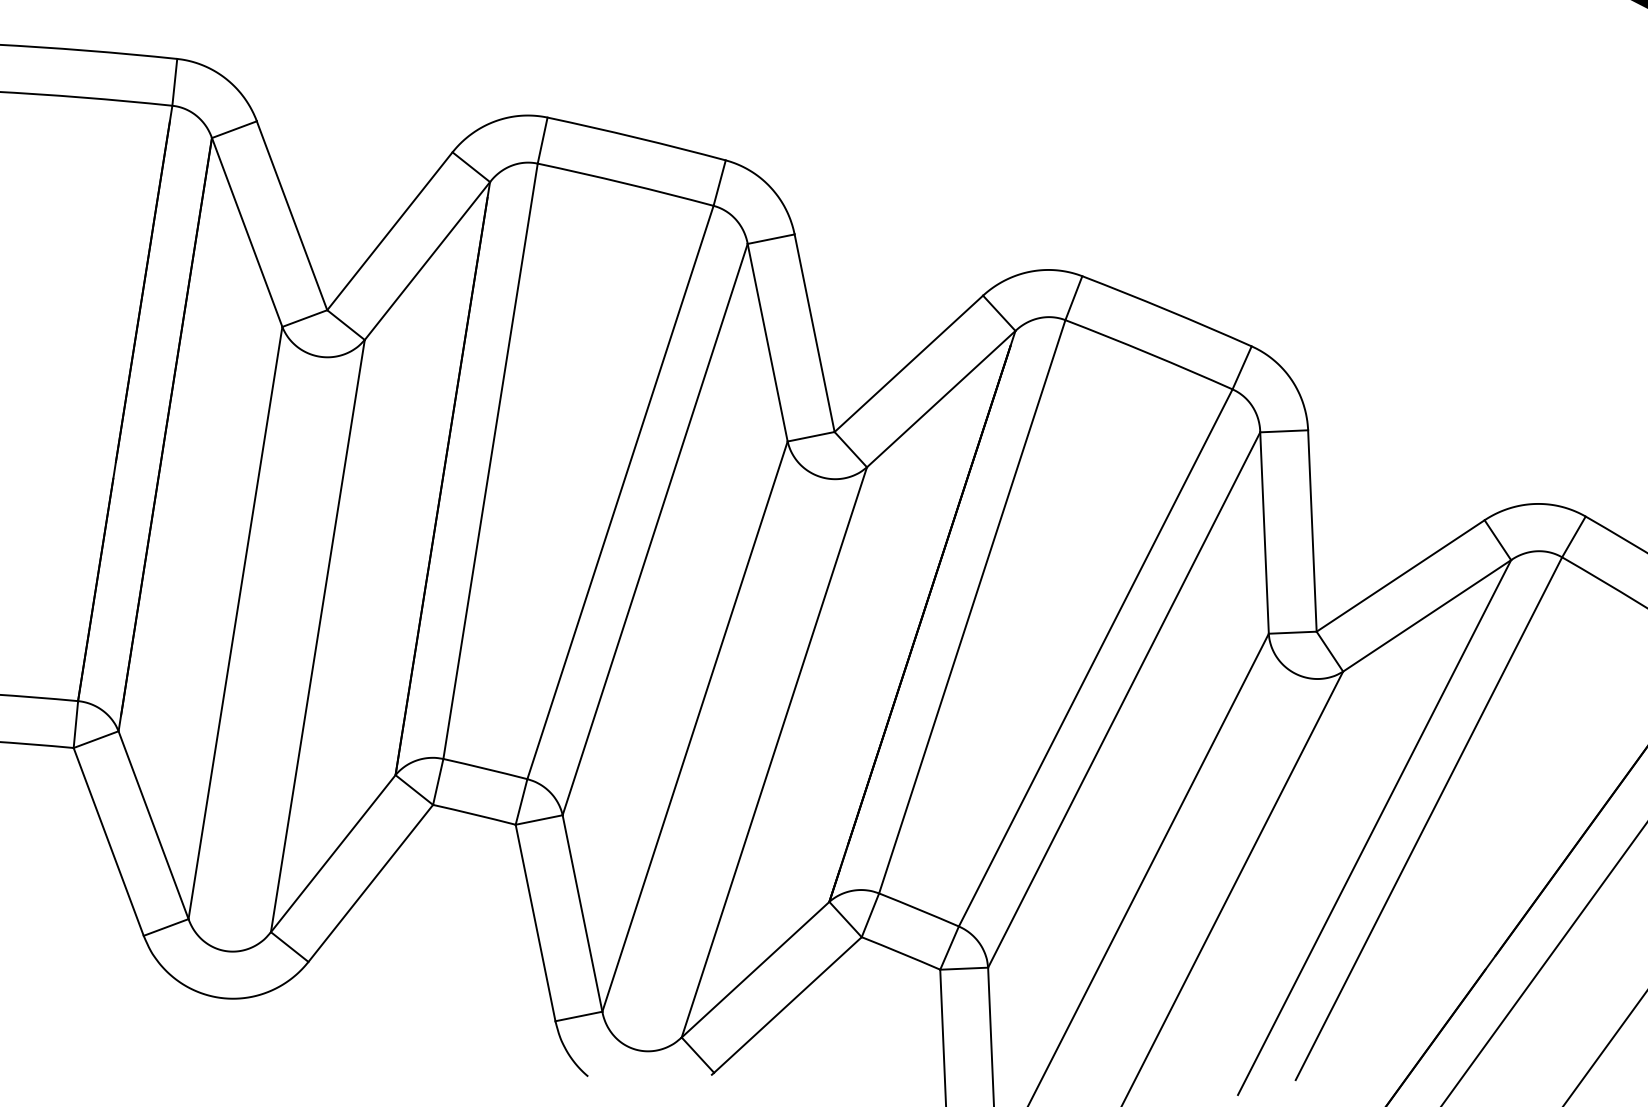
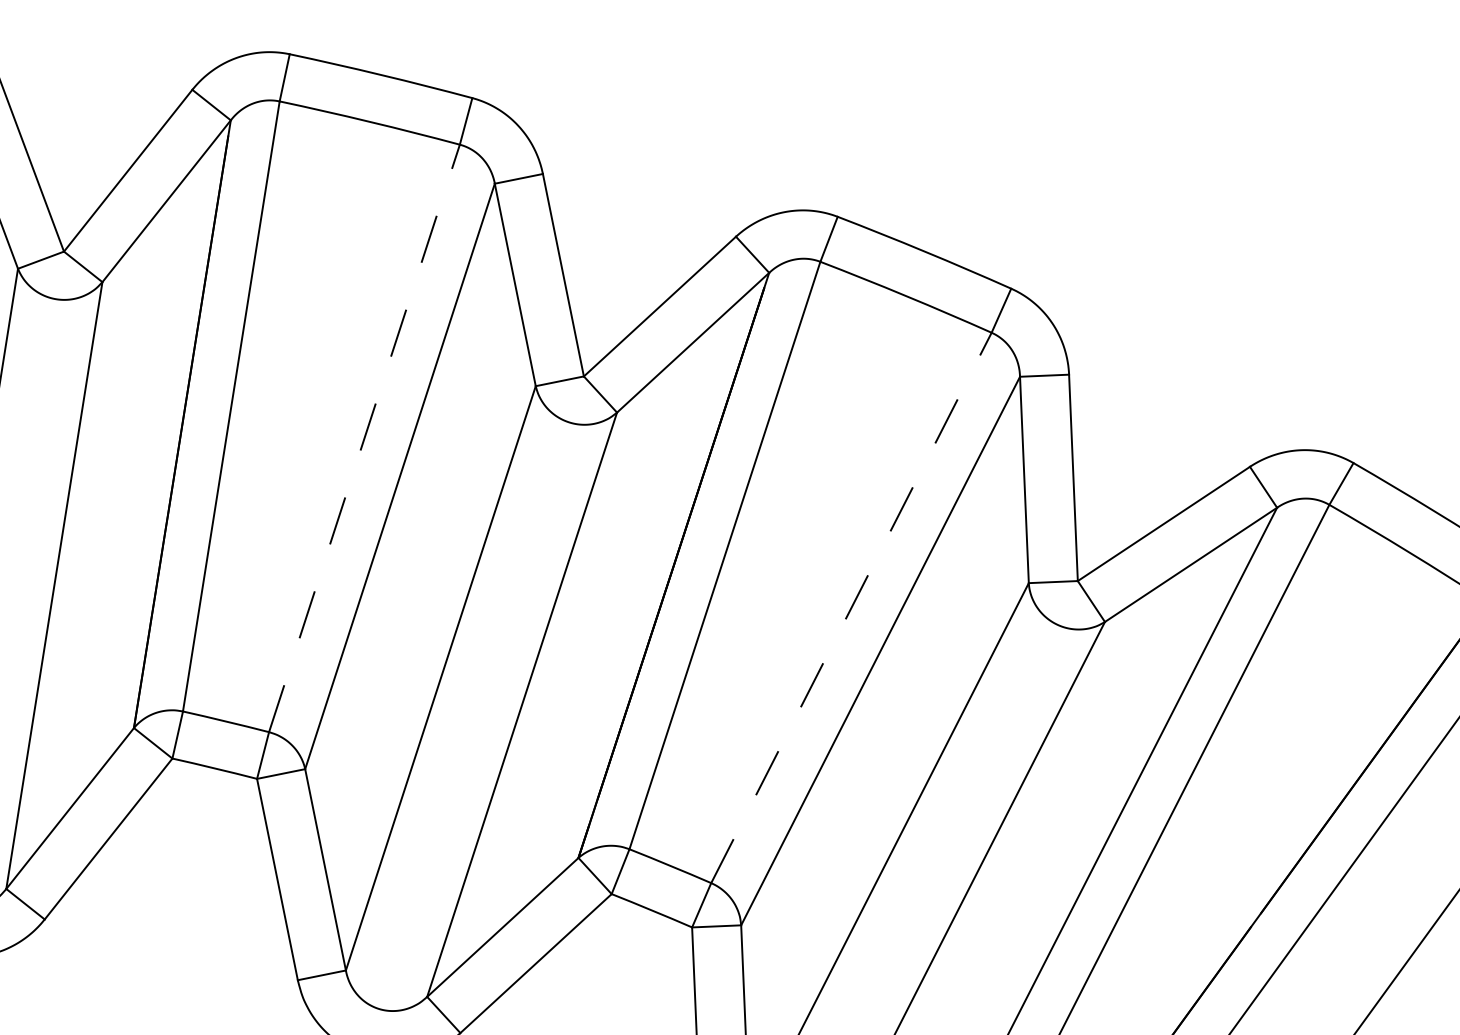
line: (620, 492) -> (364, 438), solid -> dashed
line: (1095, 657) -> (851, 607), solid -> dashed

